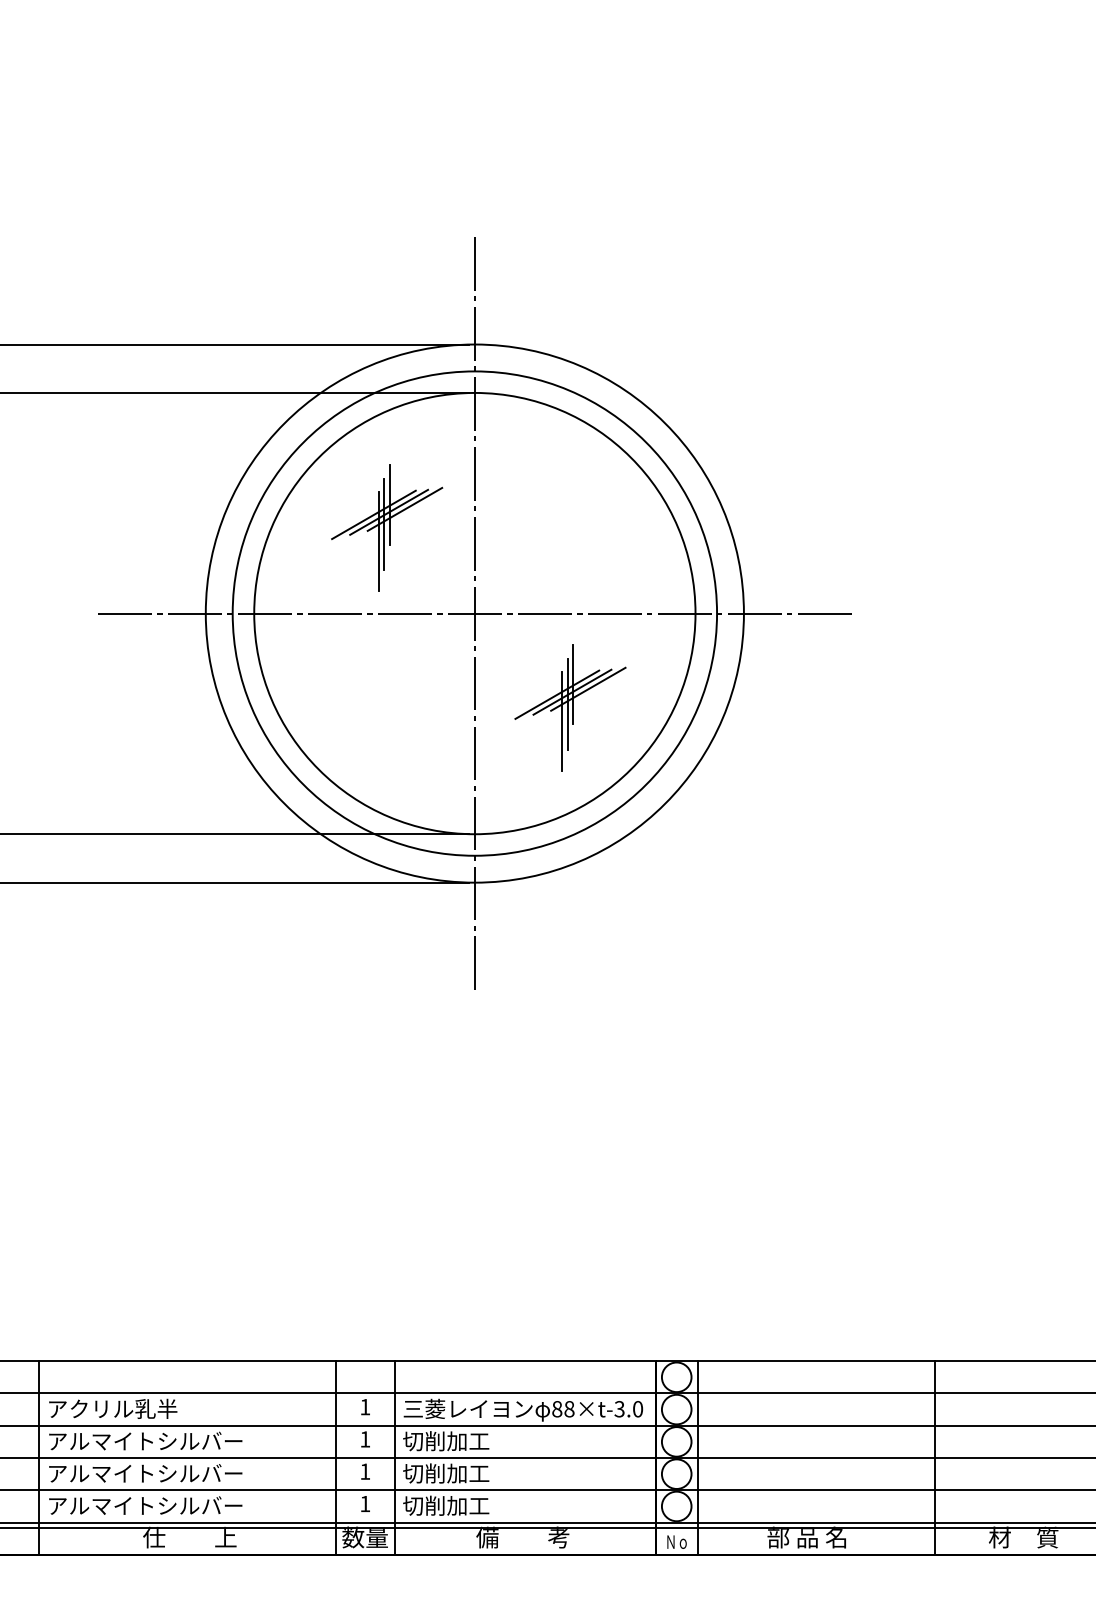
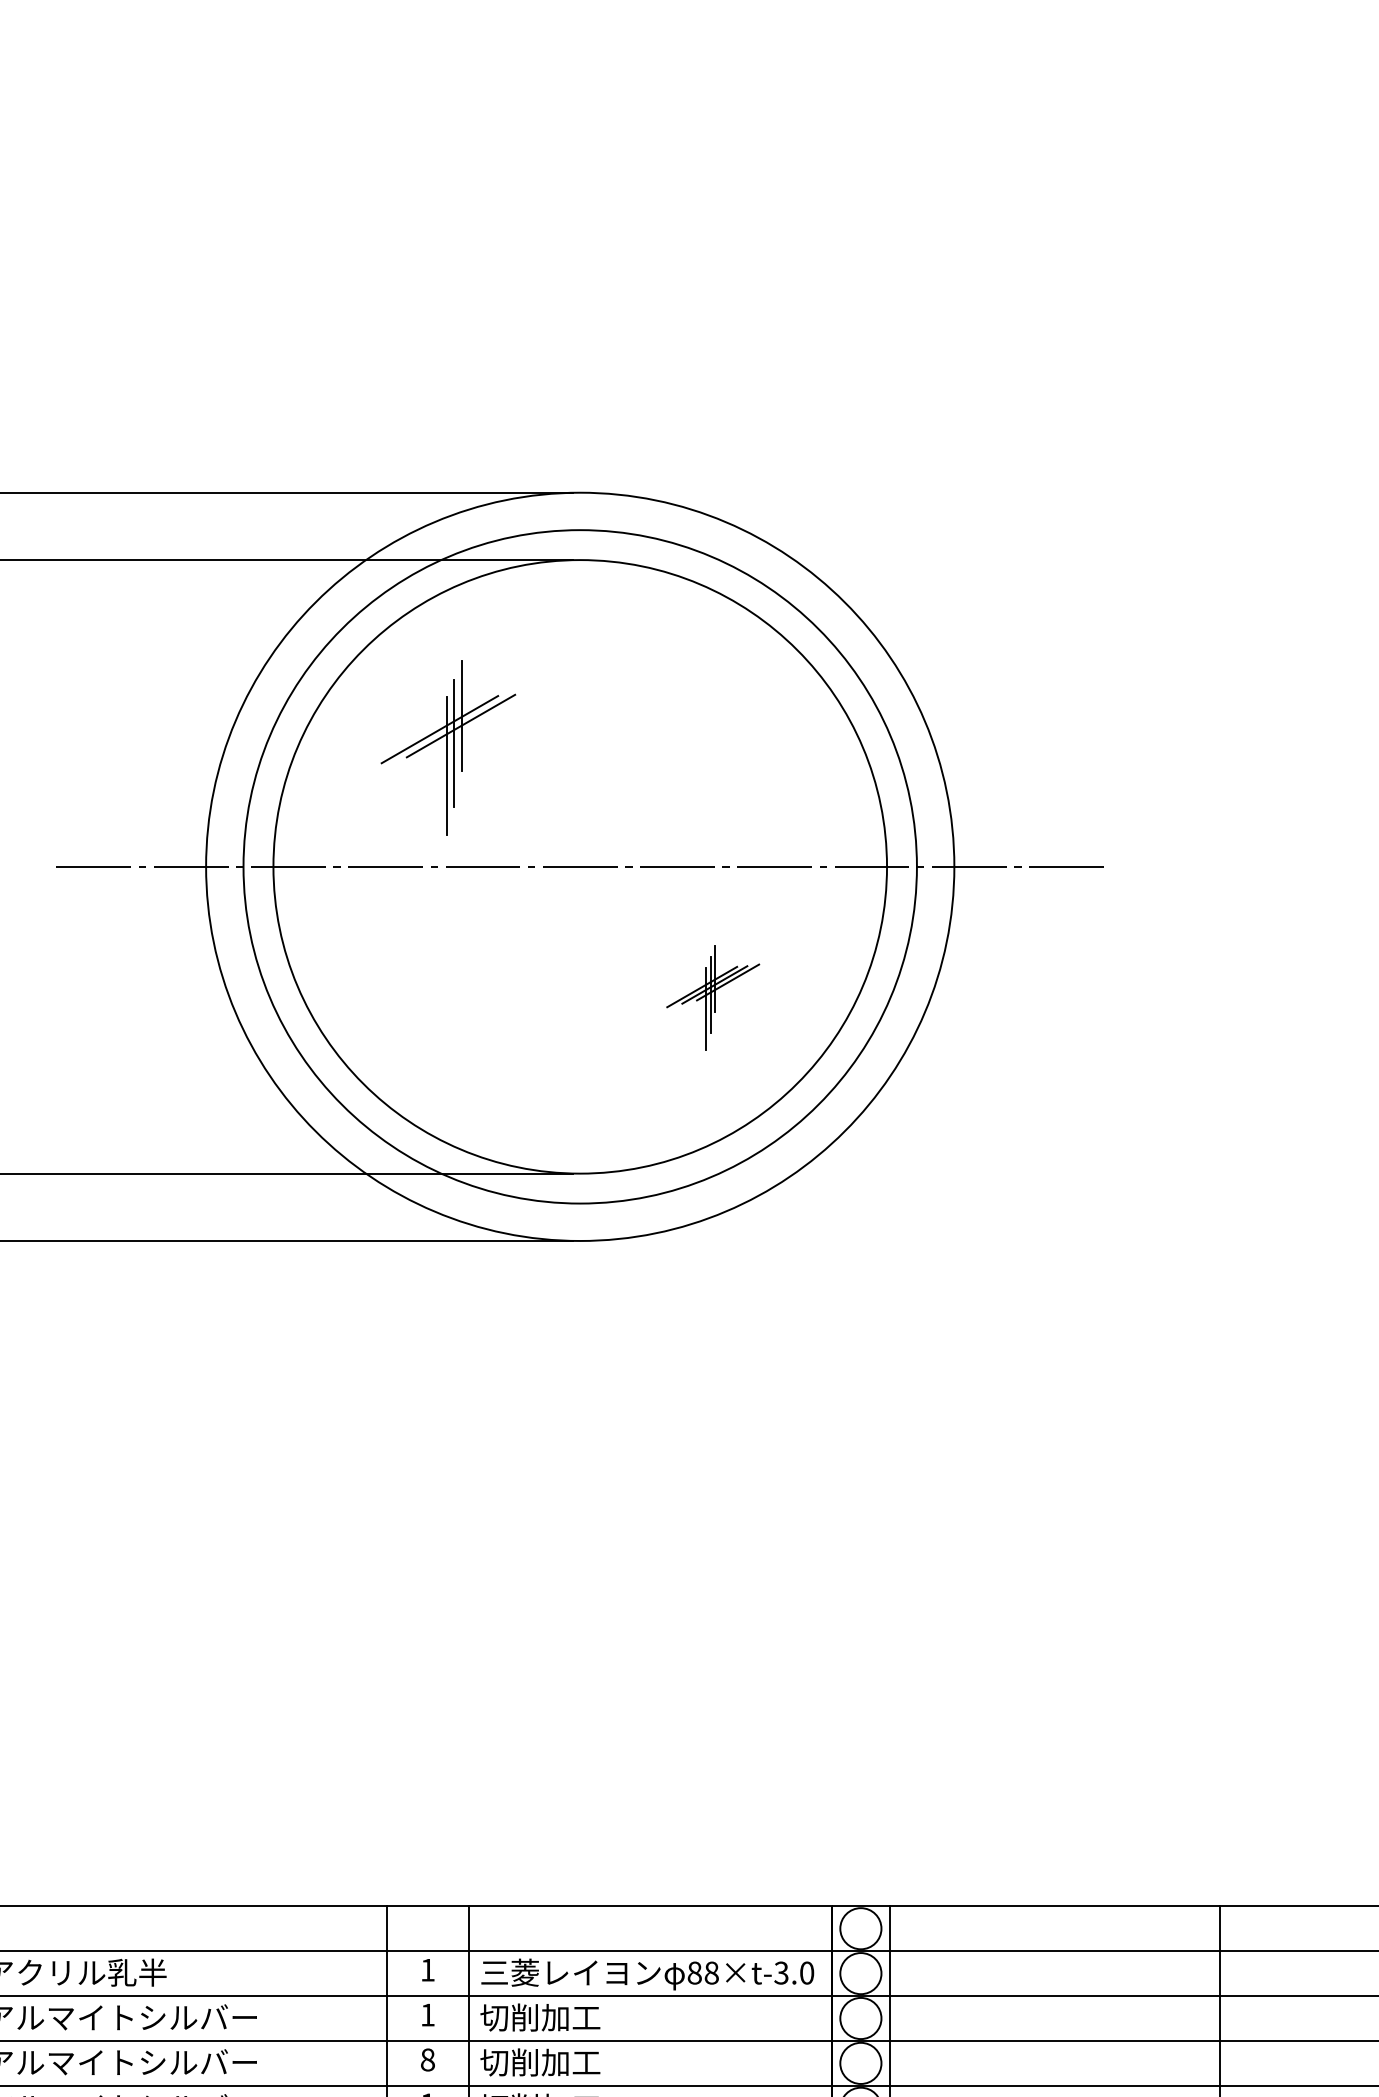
line: (404, 508) -> (482, 720), removed
line: (474, 613) -> (579, 866), removed
part: (570, 707) -> (713, 997), size x0.6
text: (365, 1471) -> (428, 2059), 1 -> 8

